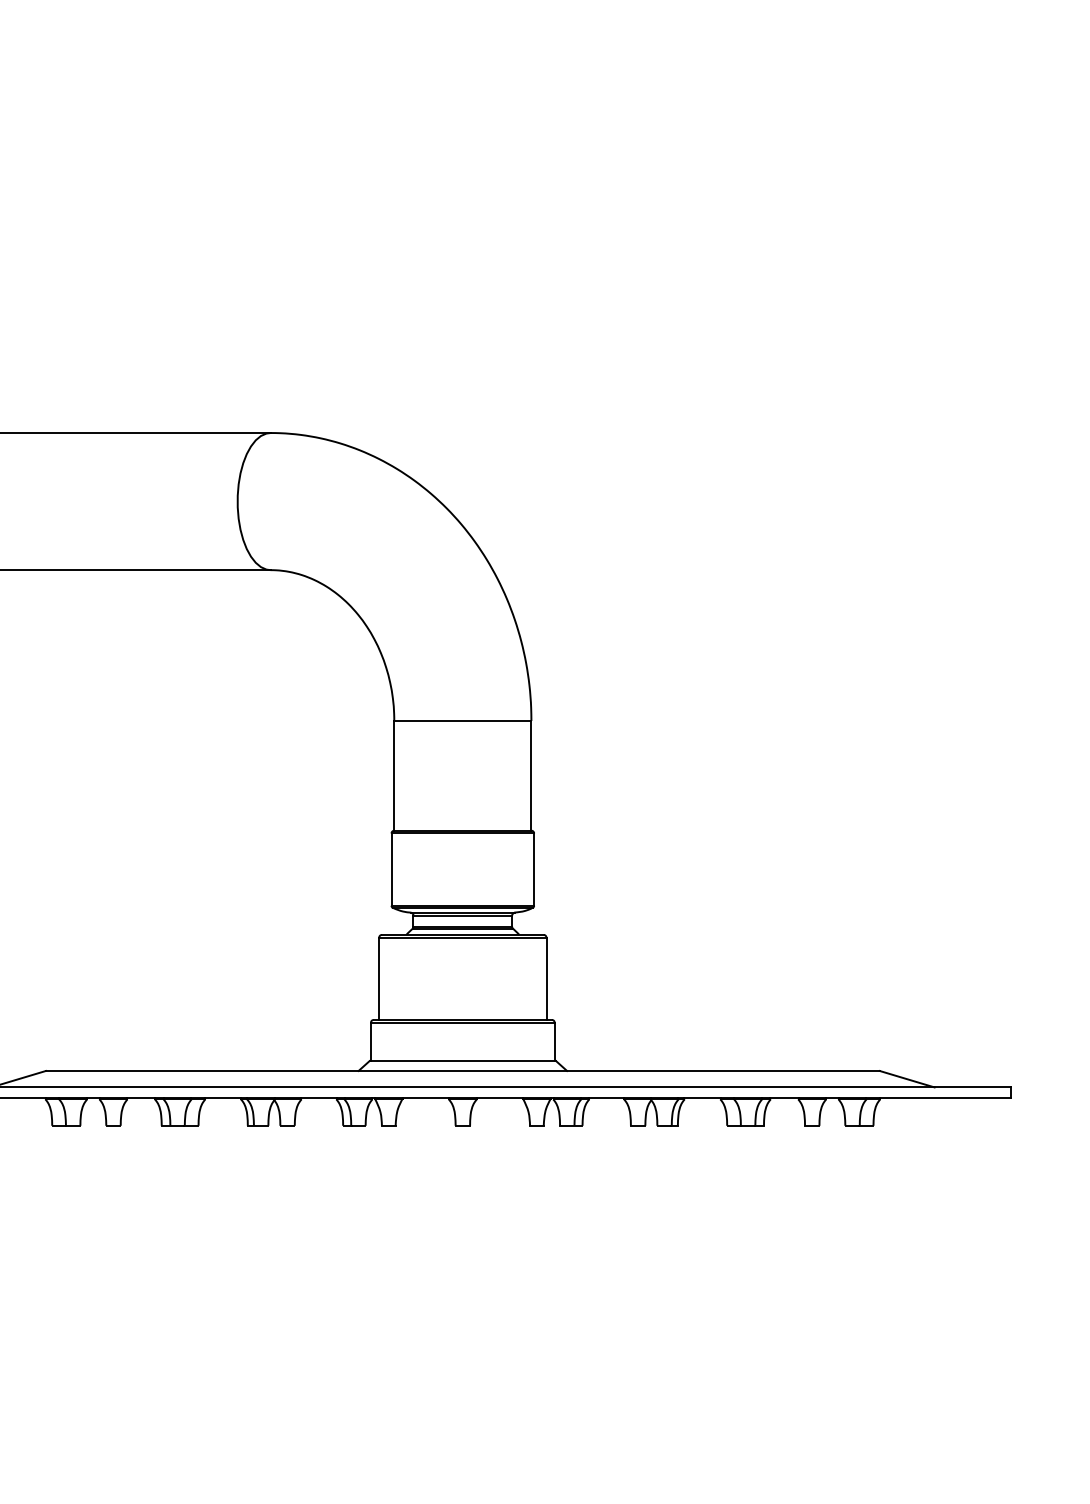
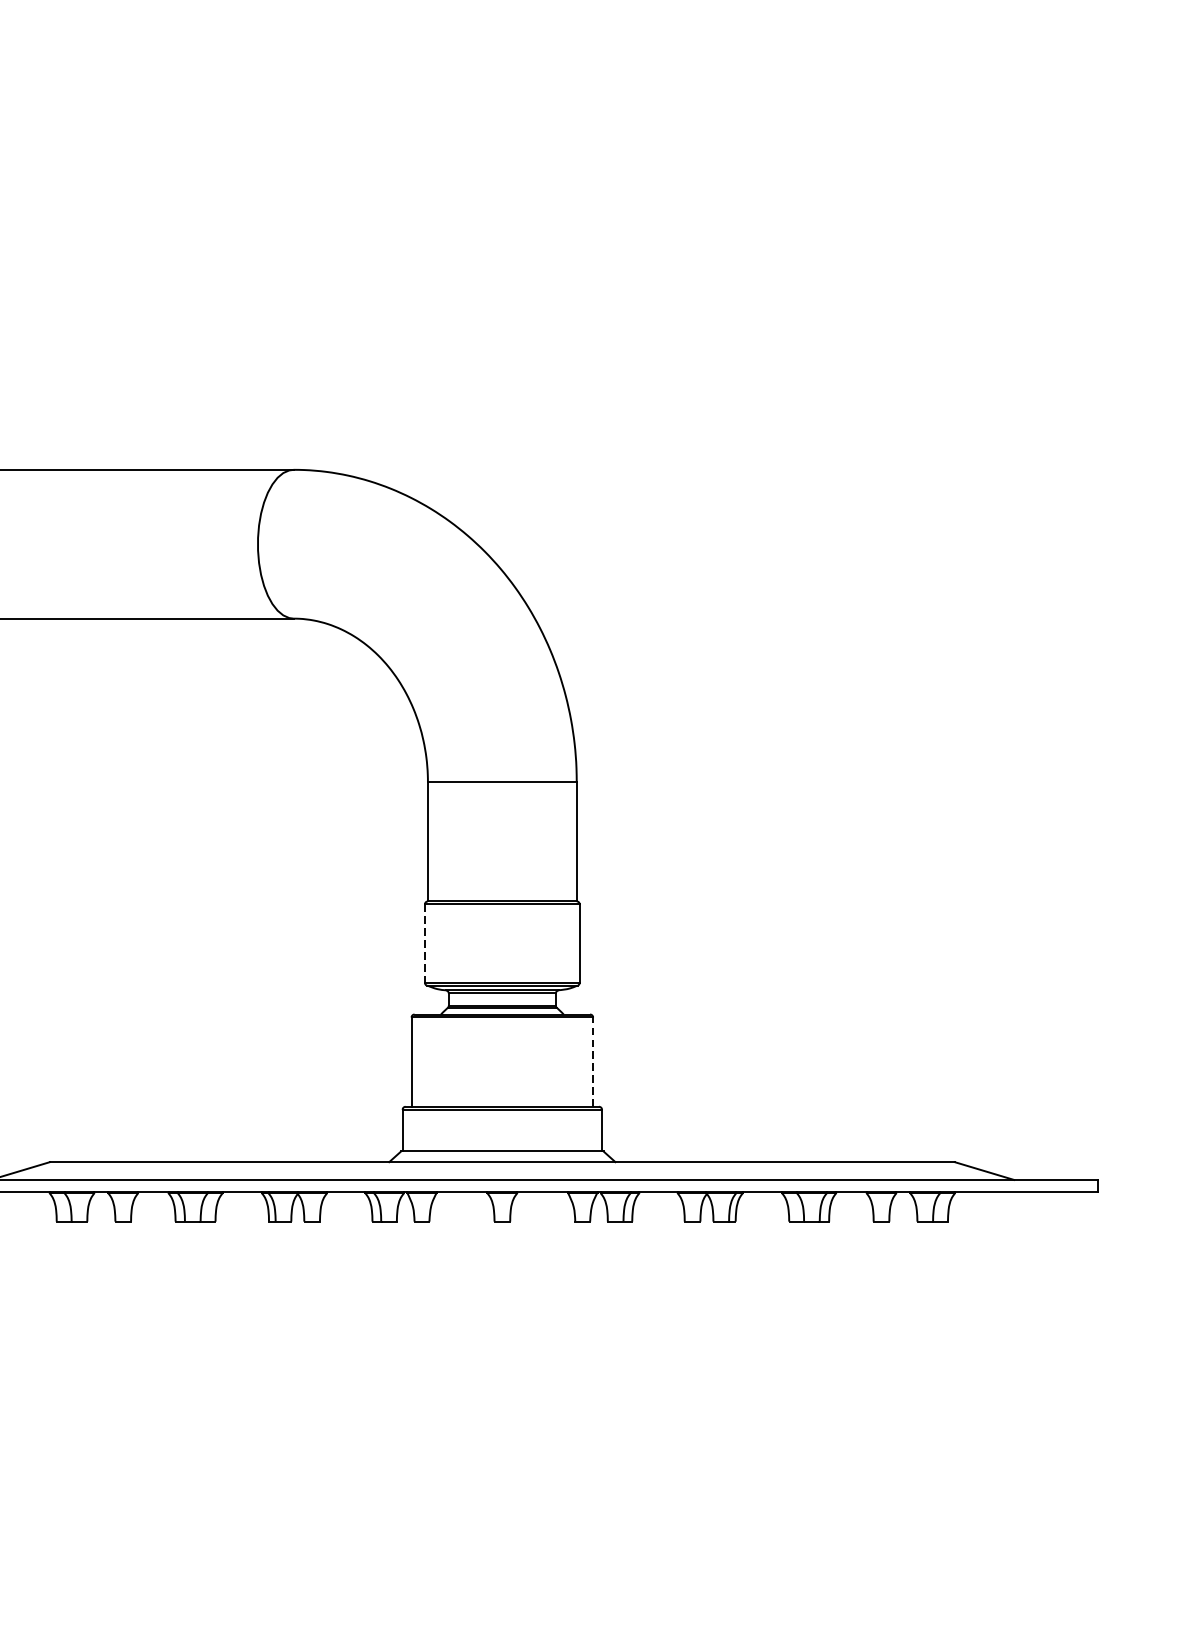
line: (391, 870) -> (424, 944), solid -> dashed
line: (546, 978) -> (593, 1061), solid -> dashed

